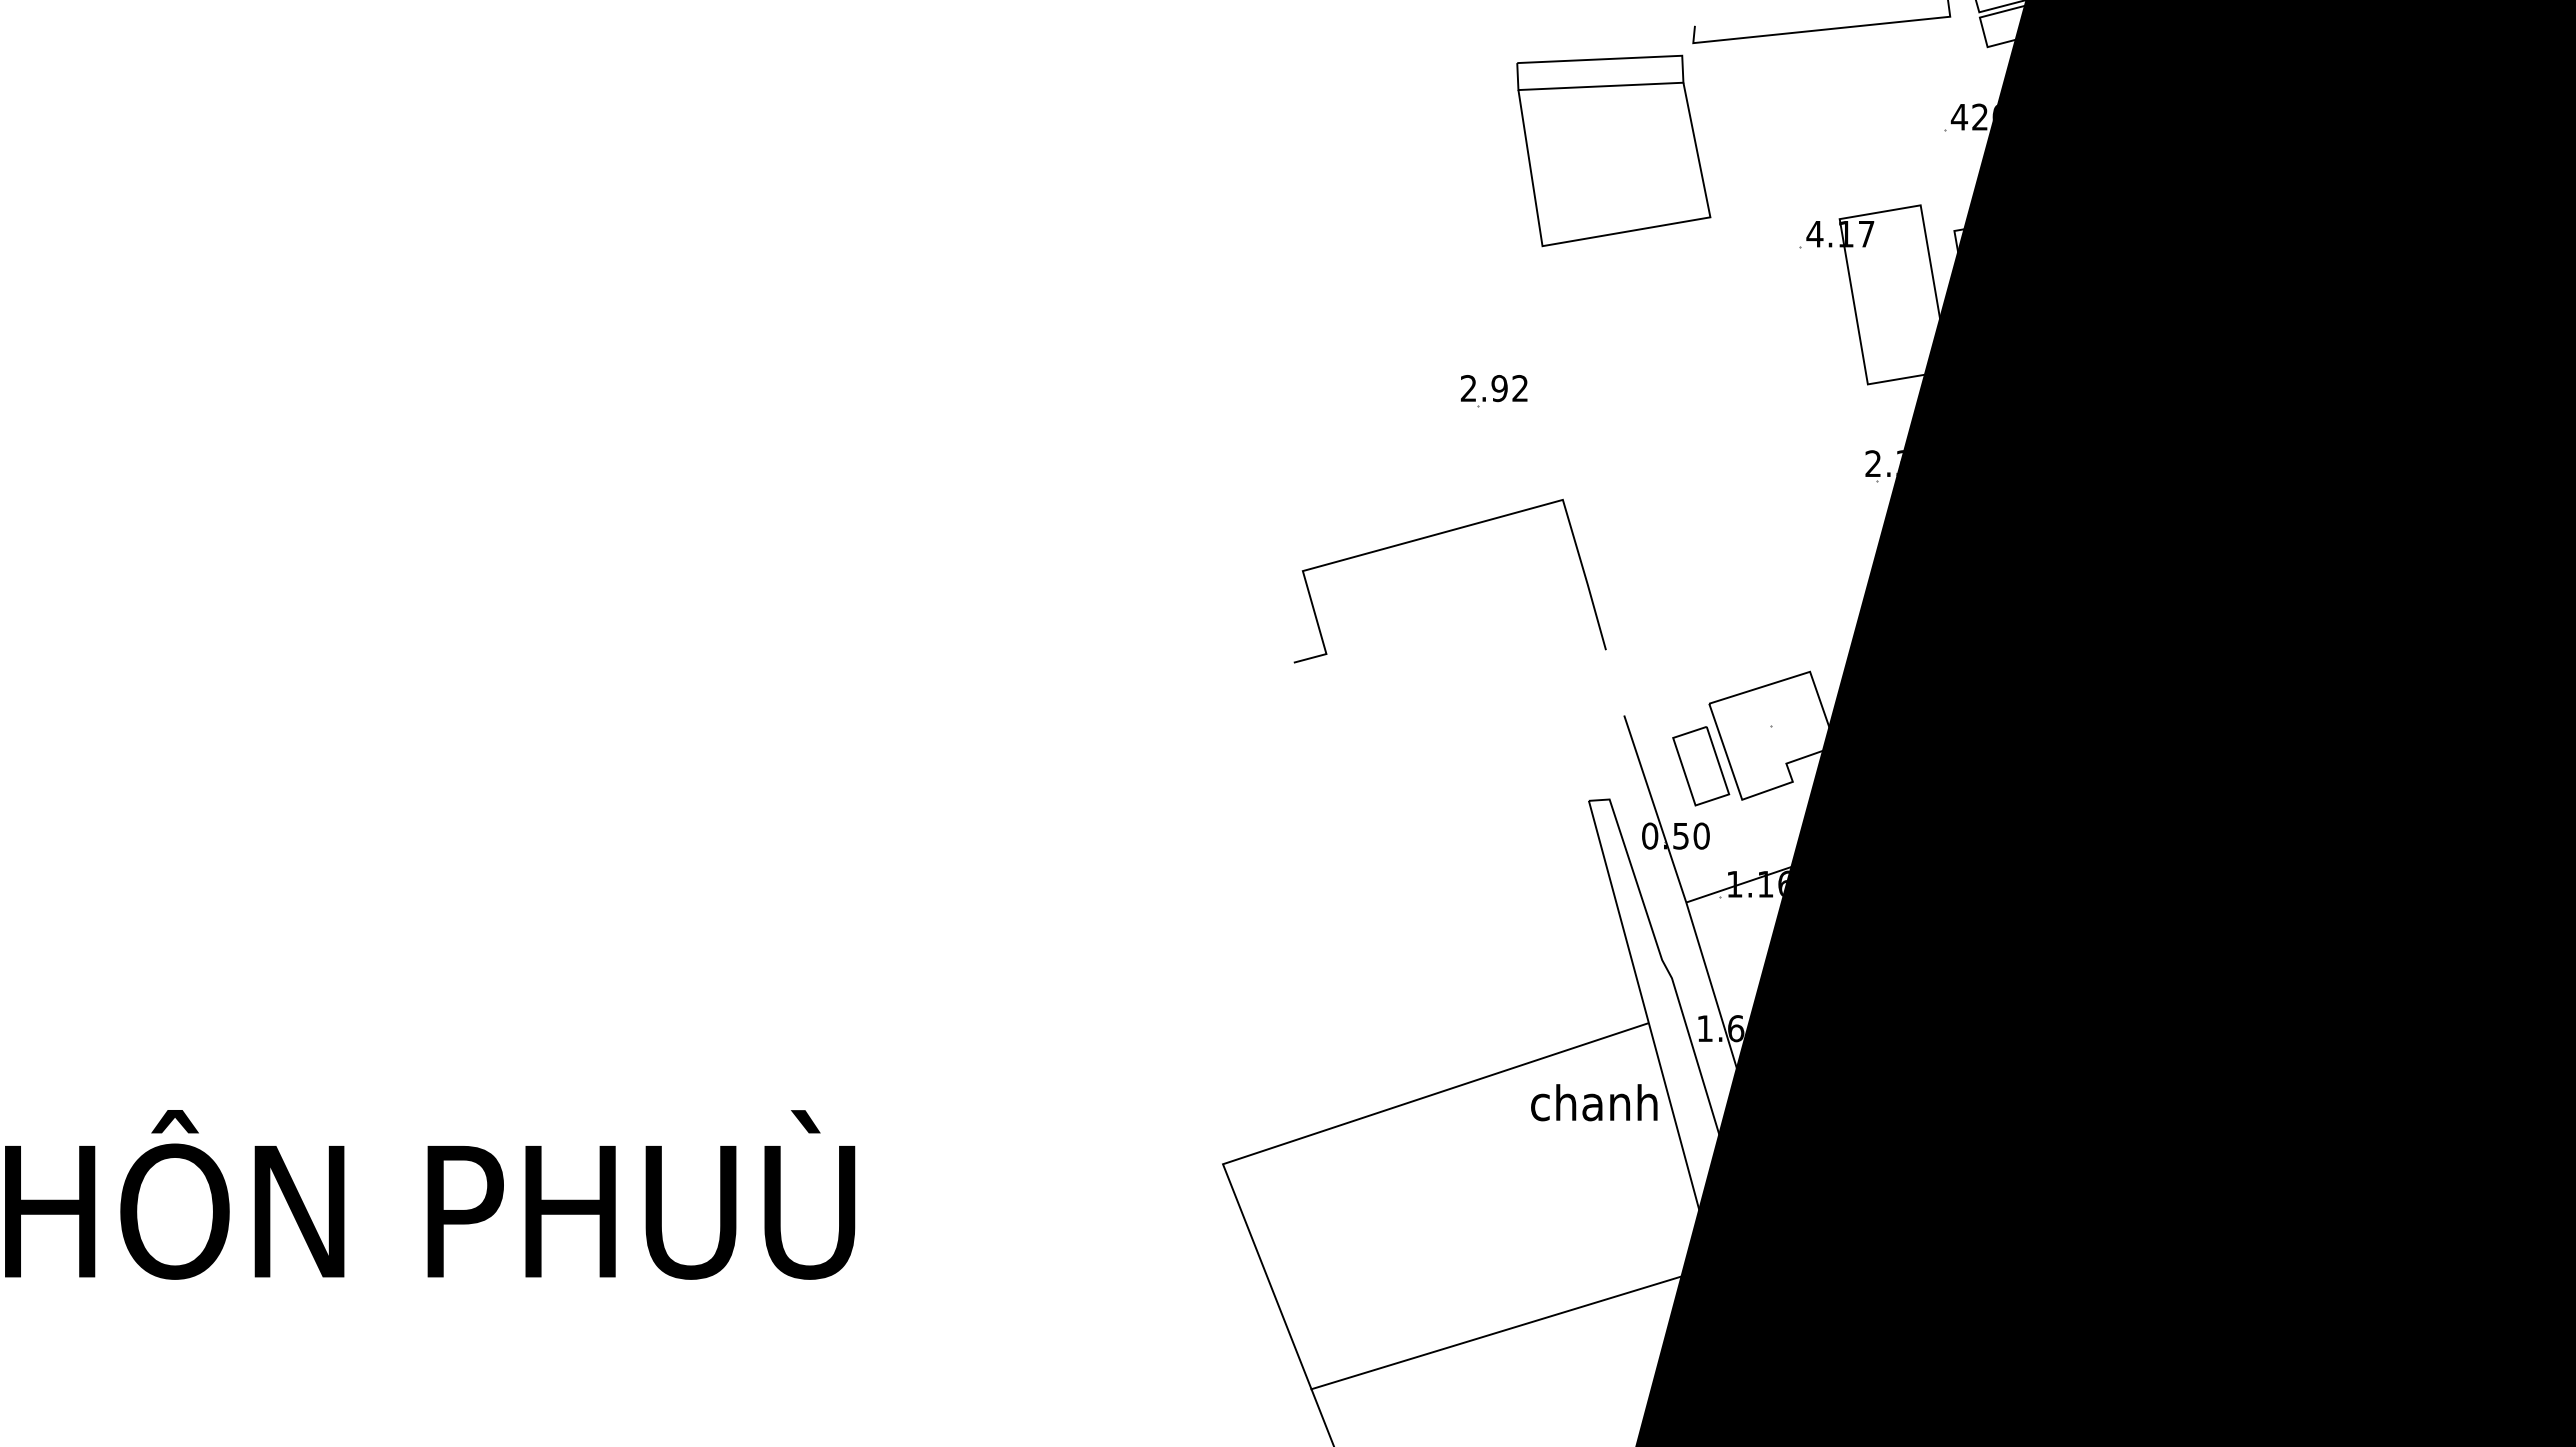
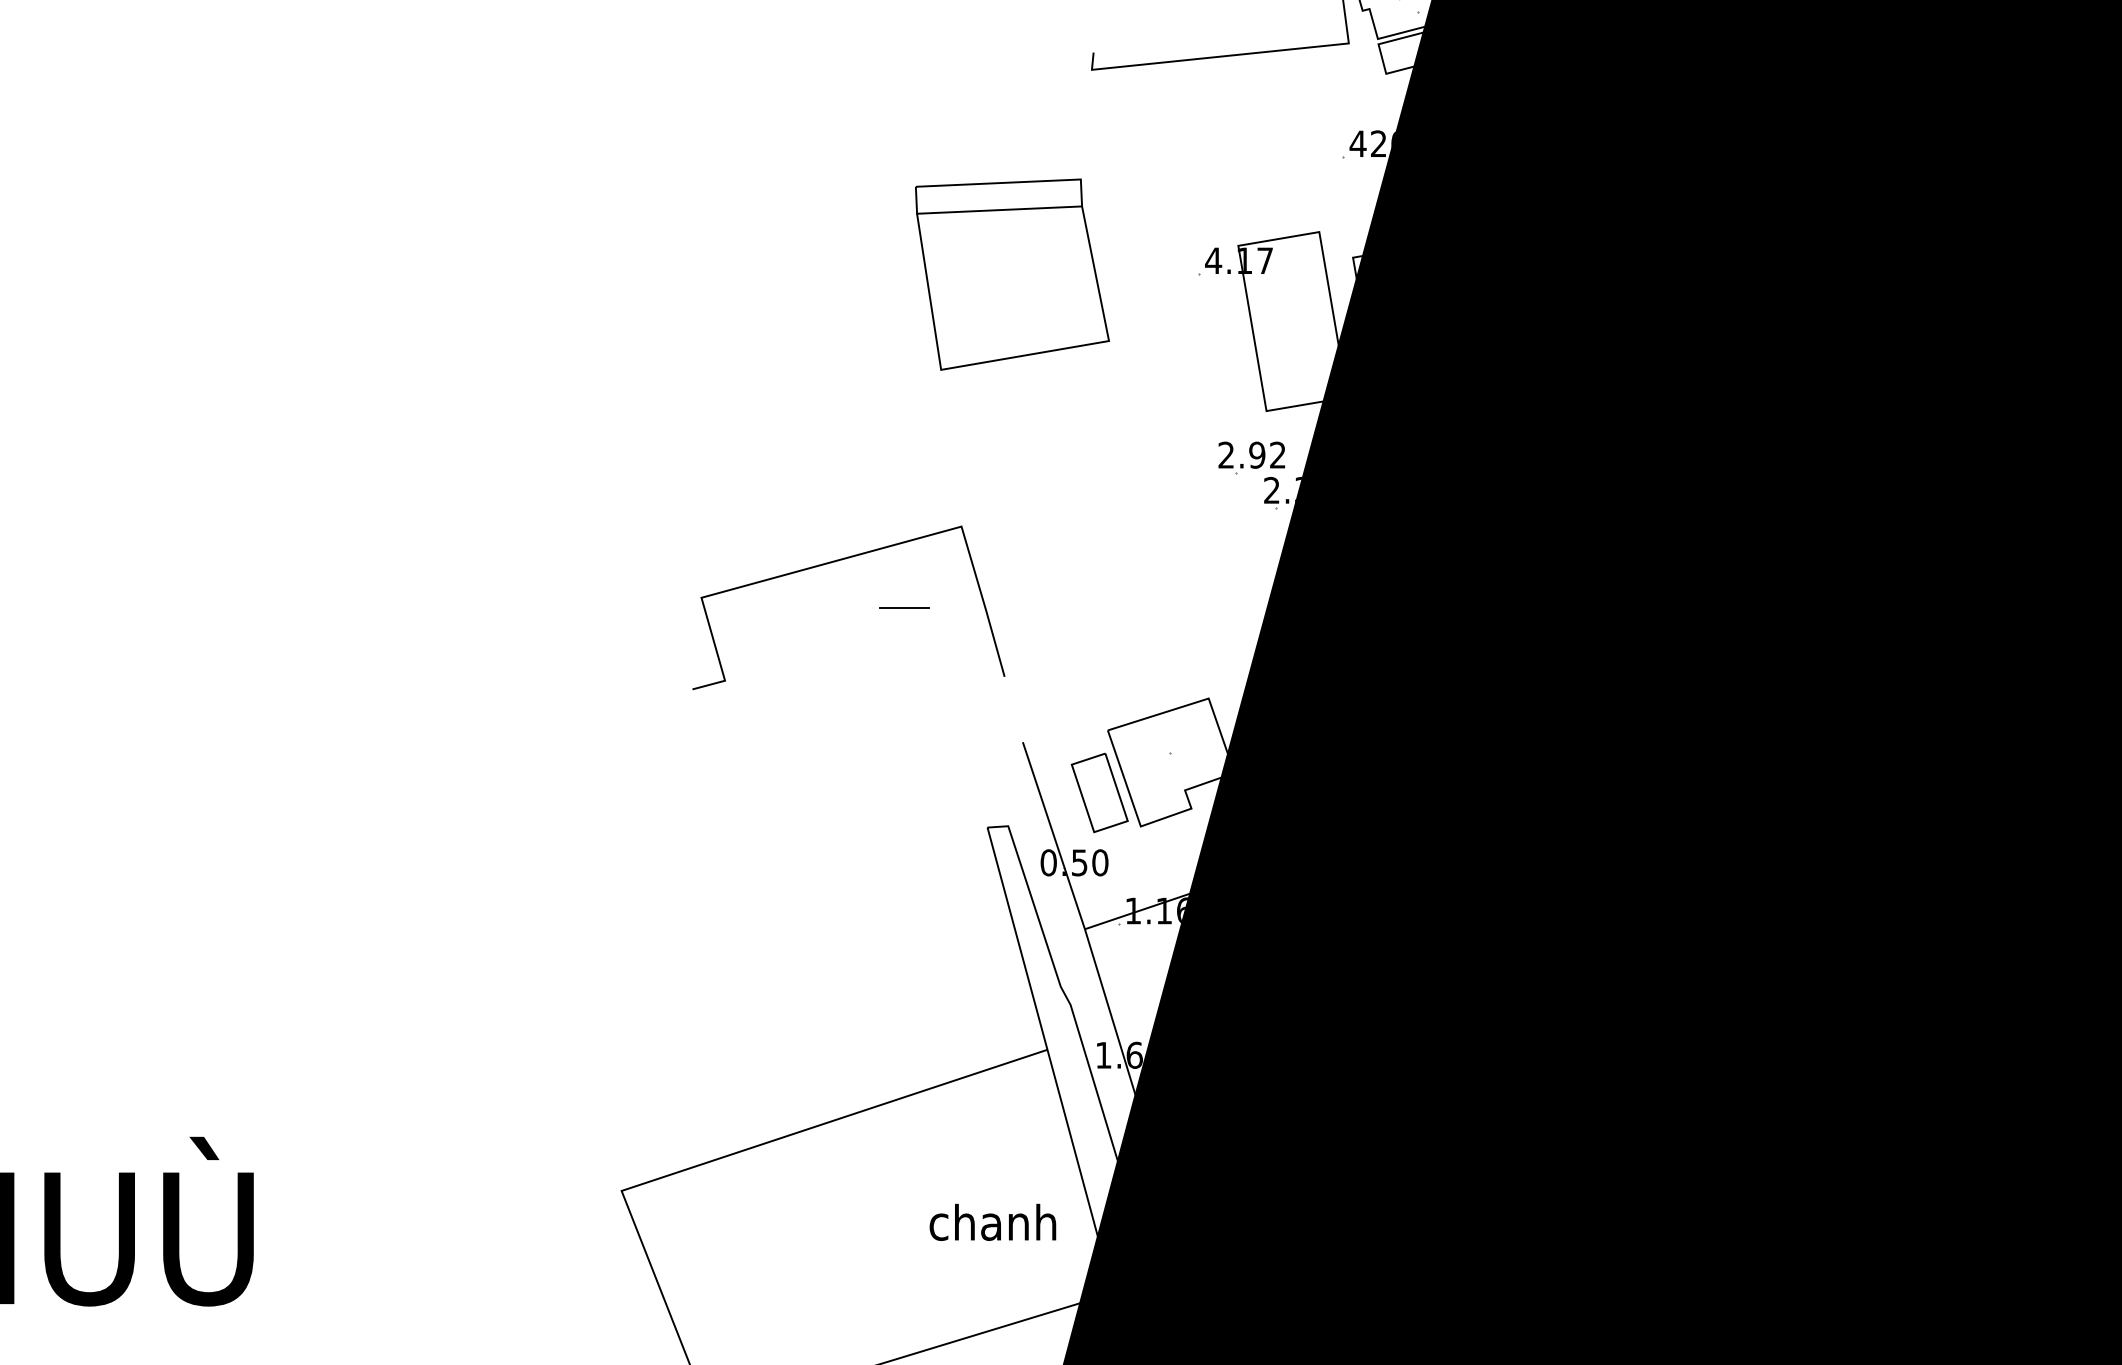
part: (1613, 150) -> (1012, 274), moved
part: (1493, 391) -> (1251, 458), moved
line: (1505, 581) -> (904, 608), added
text: (1594, 1102) -> (993, 1222), moved

